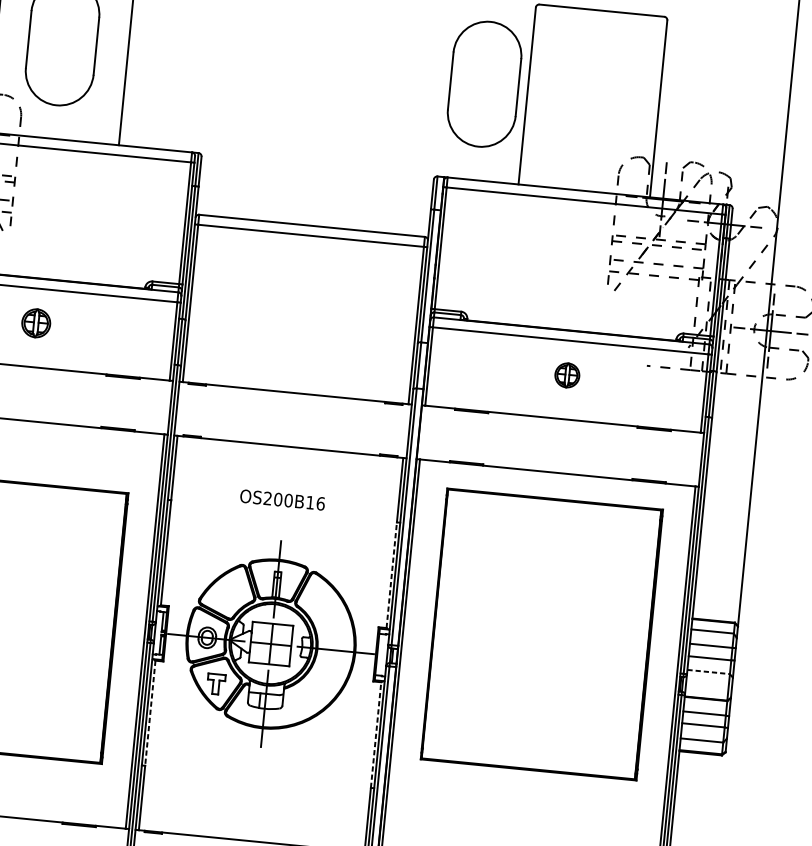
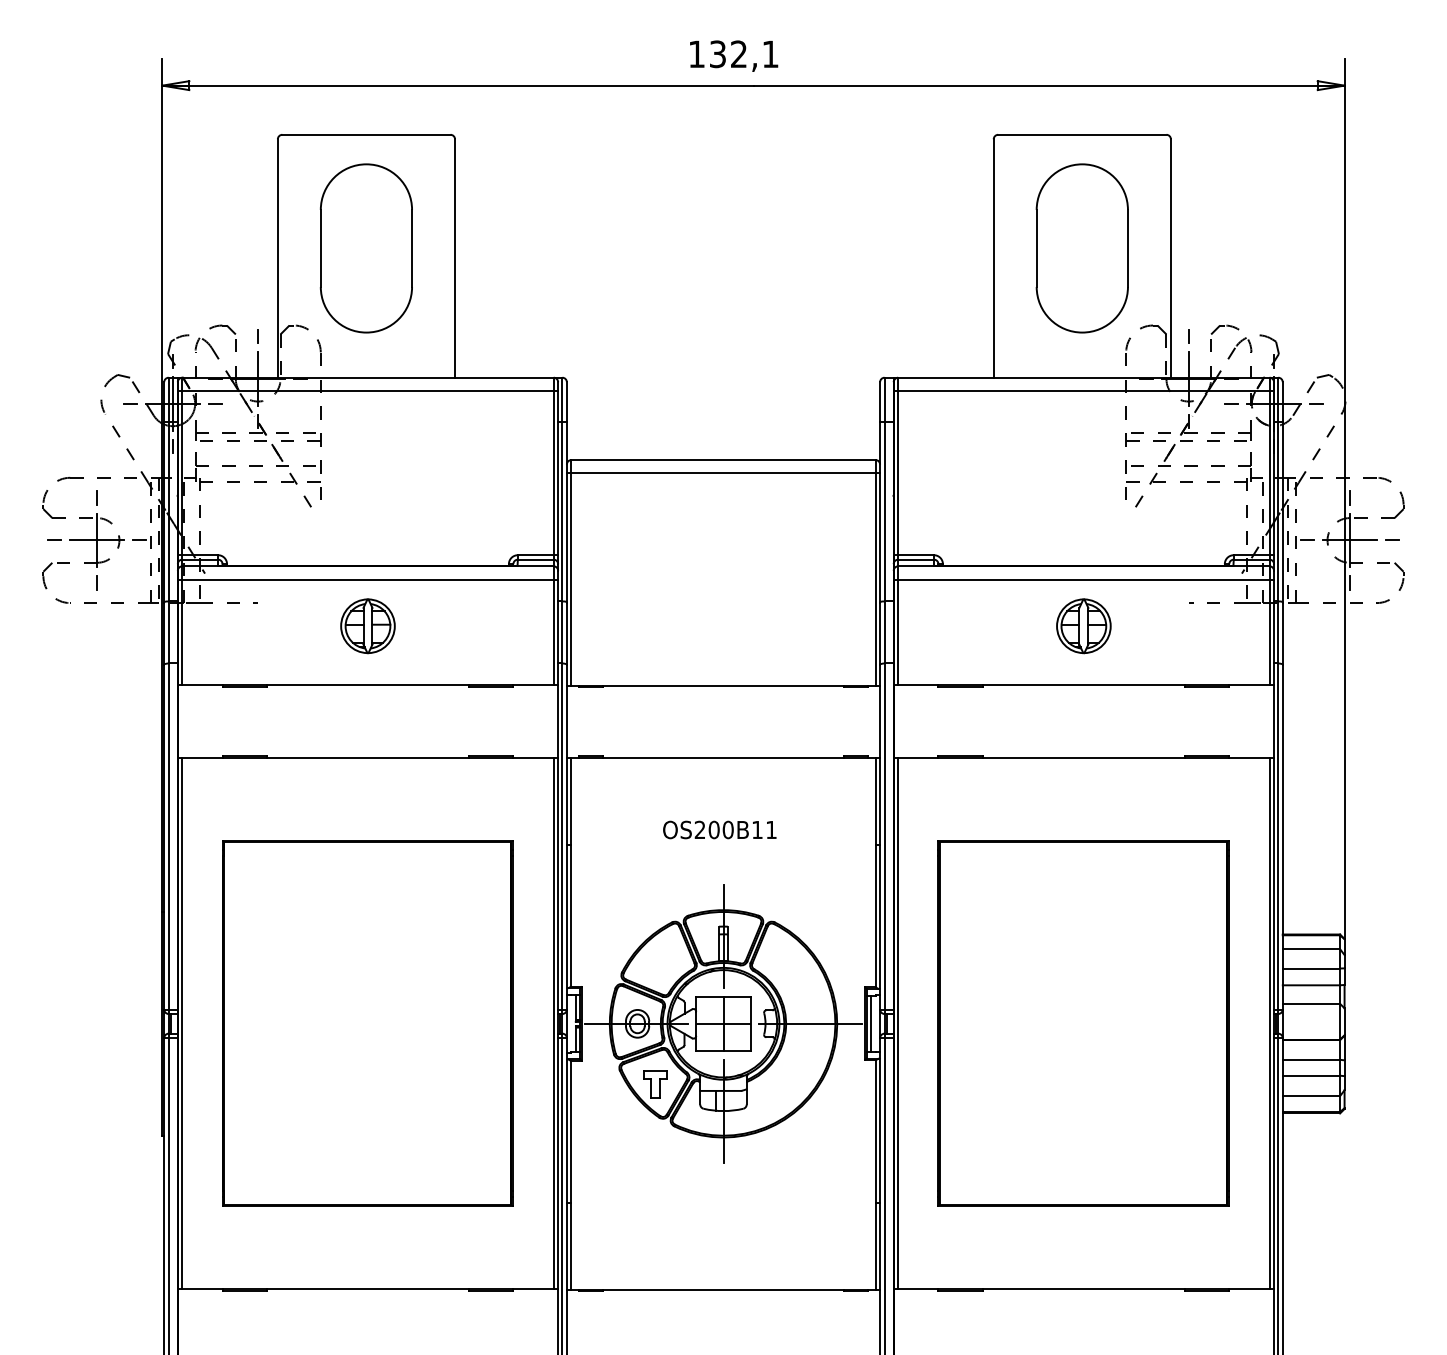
part: (483, 84) -> (1081, 248), moved
part: (35, 323) -> (367, 626), size x1.43
part: (567, 375) -> (1083, 626), size x1.67
text: (320, 503) -> (771, 829), OS200B16 -> OS200B11
line: (391, 574) -> (875, 915), dashed -> solid
part: (541, 634) -> (1083, 1023), moved
line: (380, 654) -> (871, 1023), added
line: (708, 671) -> (1311, 1003), dashed -> solid
line: (150, 712) -> (571, 1131), dashed -> solid
line: (375, 735) -> (875, 1131), dashed -> solid

